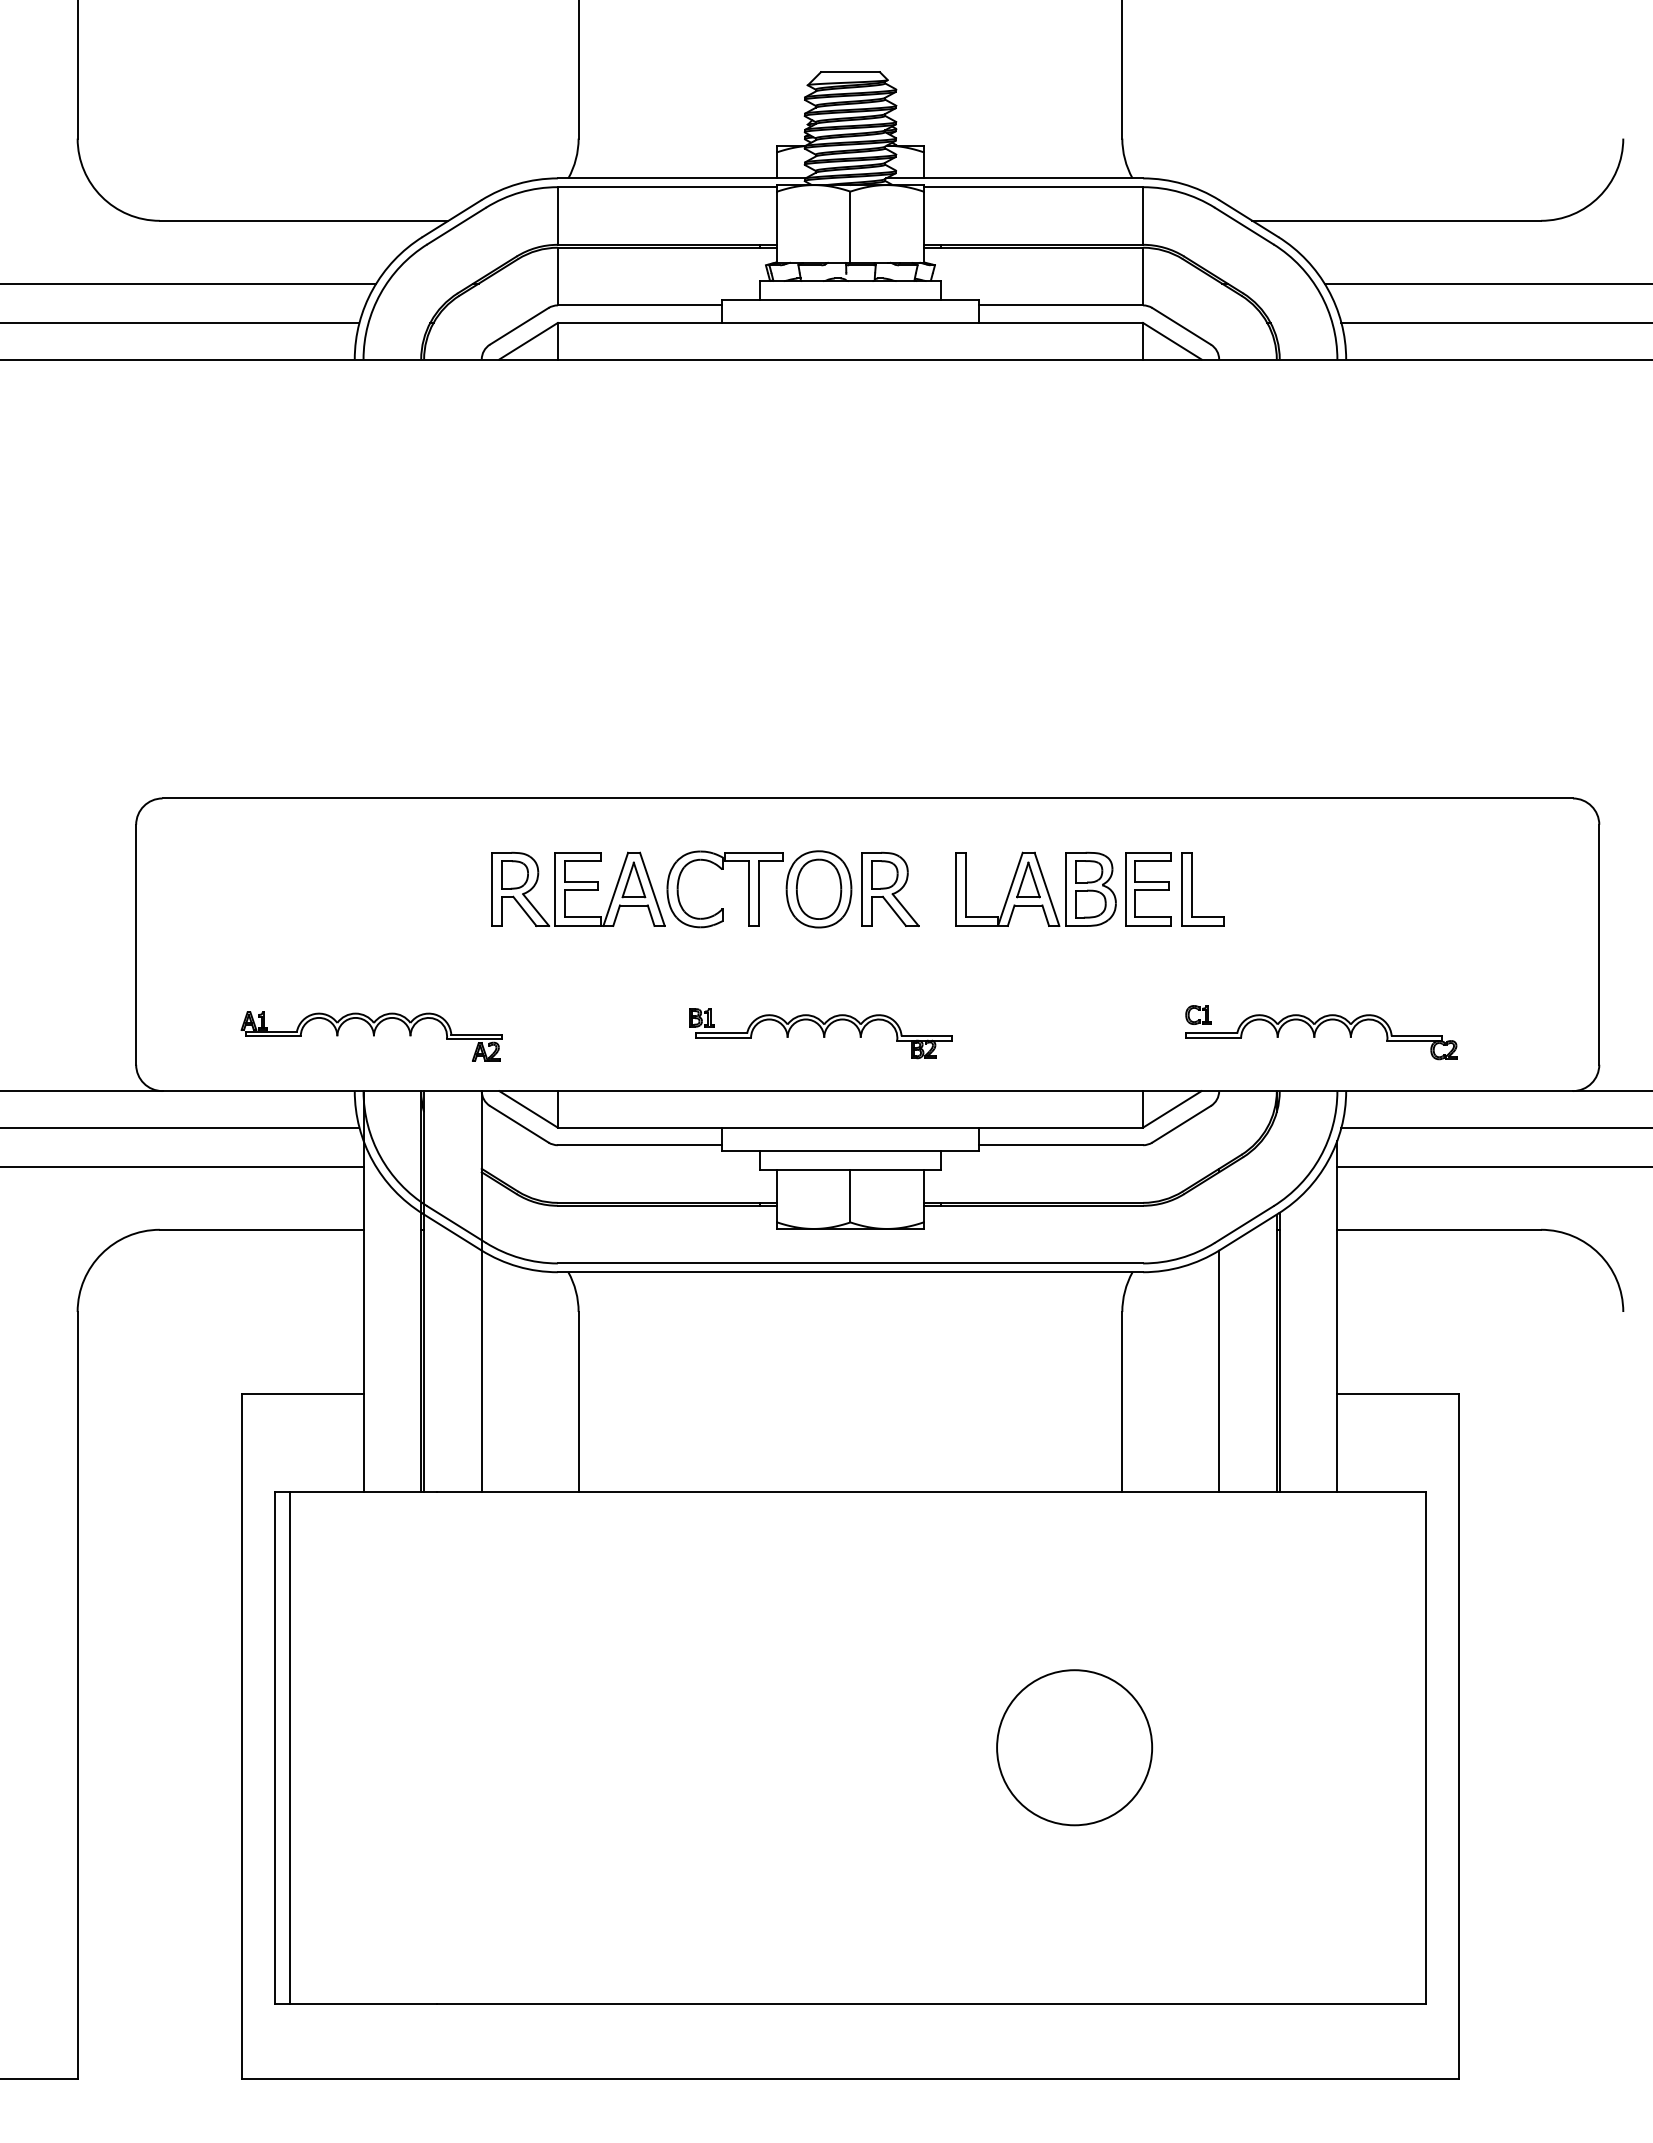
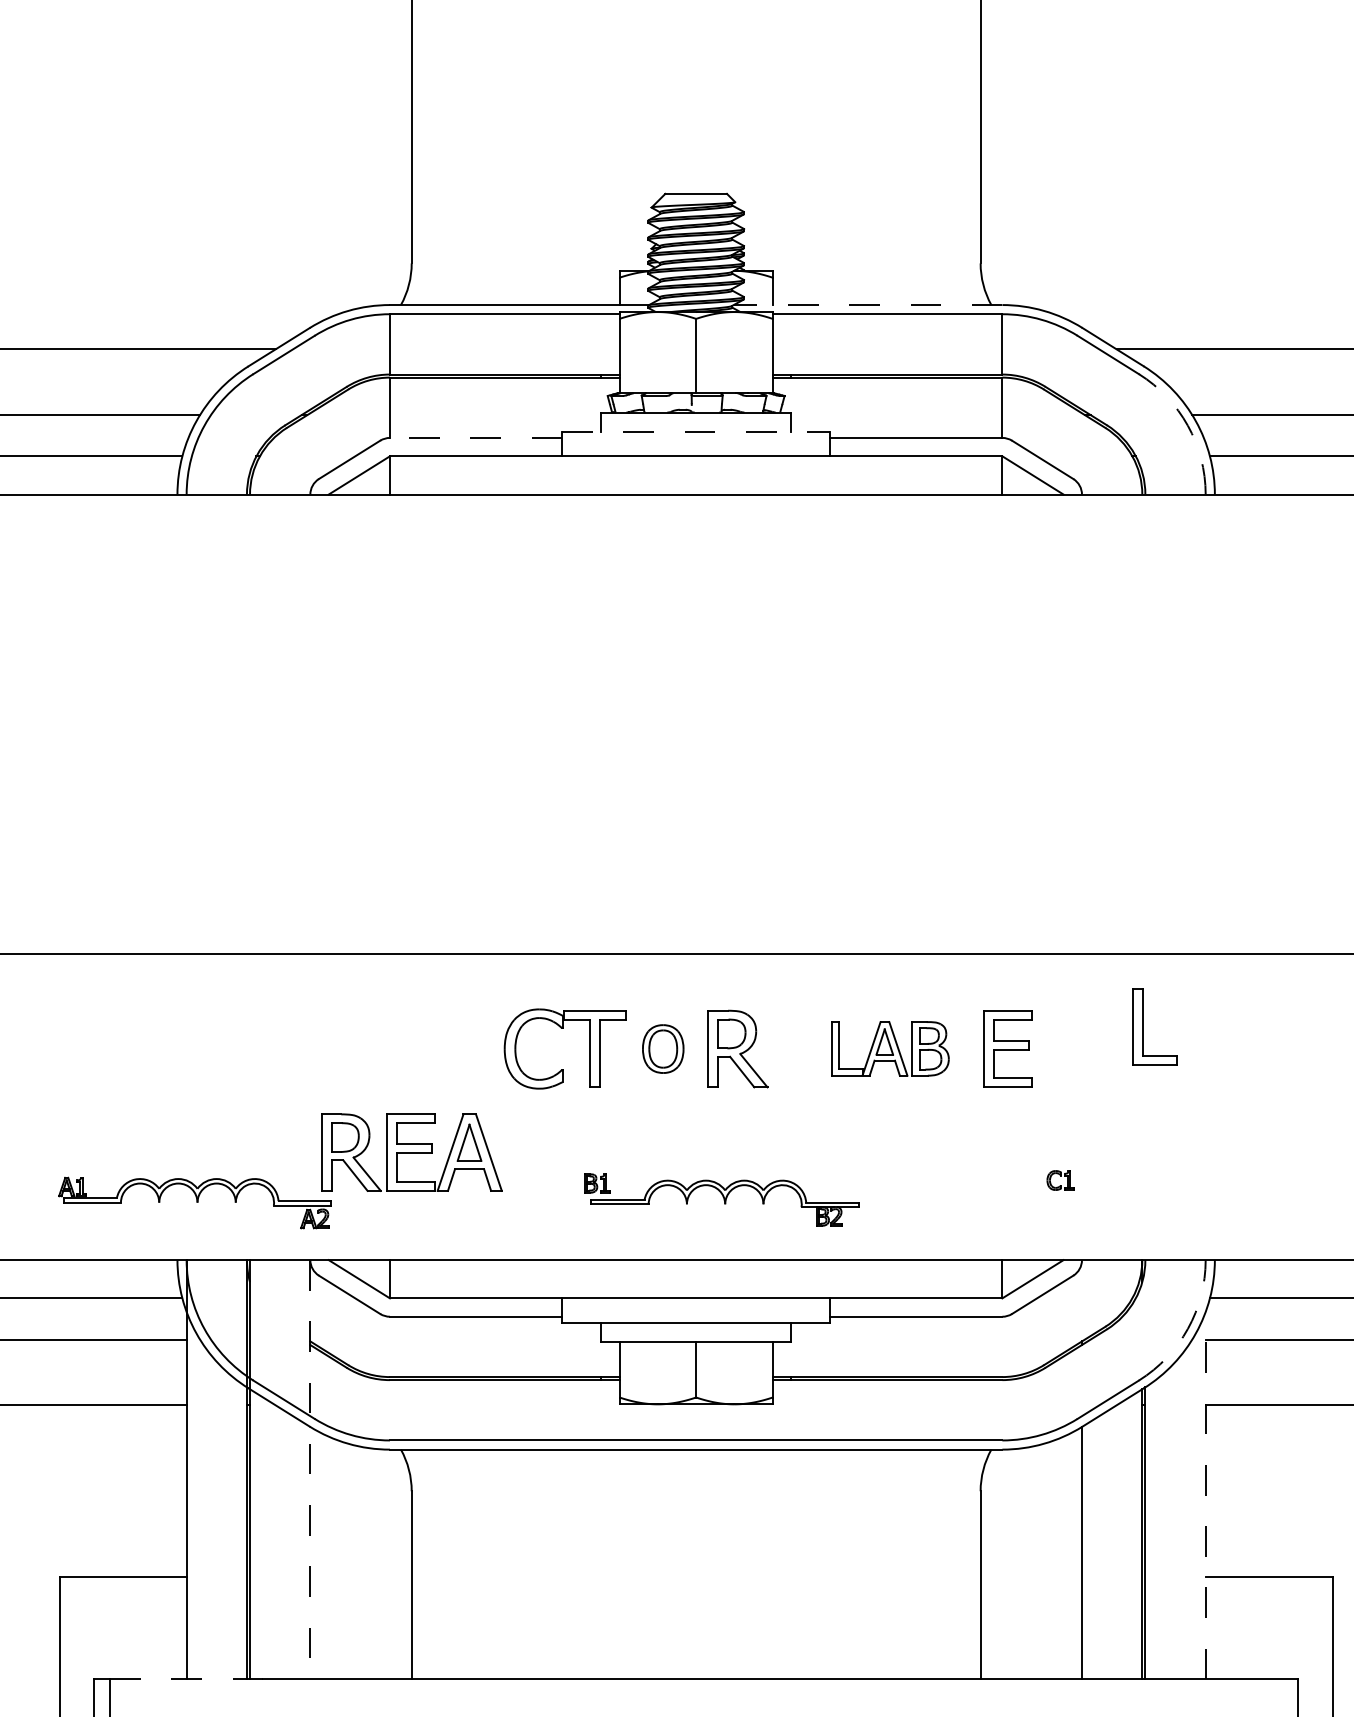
line: (1014, 178) -> (867, 305), solid -> dashed
arc: (1320, 293) -> (1188, 425), solid -> dashed
line: (850, 299) -> (696, 431), solid -> dashed
line: (639, 305) -> (475, 438), solid -> dashed
part: (578, 888) -> (411, 1151), moved
part: (1035, 888) -> (889, 1048), size x0.7
part: (818, 889) -> (662, 1049), size x0.6
part: (1192, 889) -> (1144, 1027), moved
part: (820, 1033) -> (721, 1199), moved
part: (1321, 1037) -> (1189, 1204), removed
arc: (1320, 1156) -> (1188, 1328), solid -> dashed
line: (481, 1291) -> (310, 1469), solid -> dashed
line: (1337, 1315) -> (1205, 1494), solid -> dashed
line: (363, 1491) -> (186, 1679), solid -> dashed

